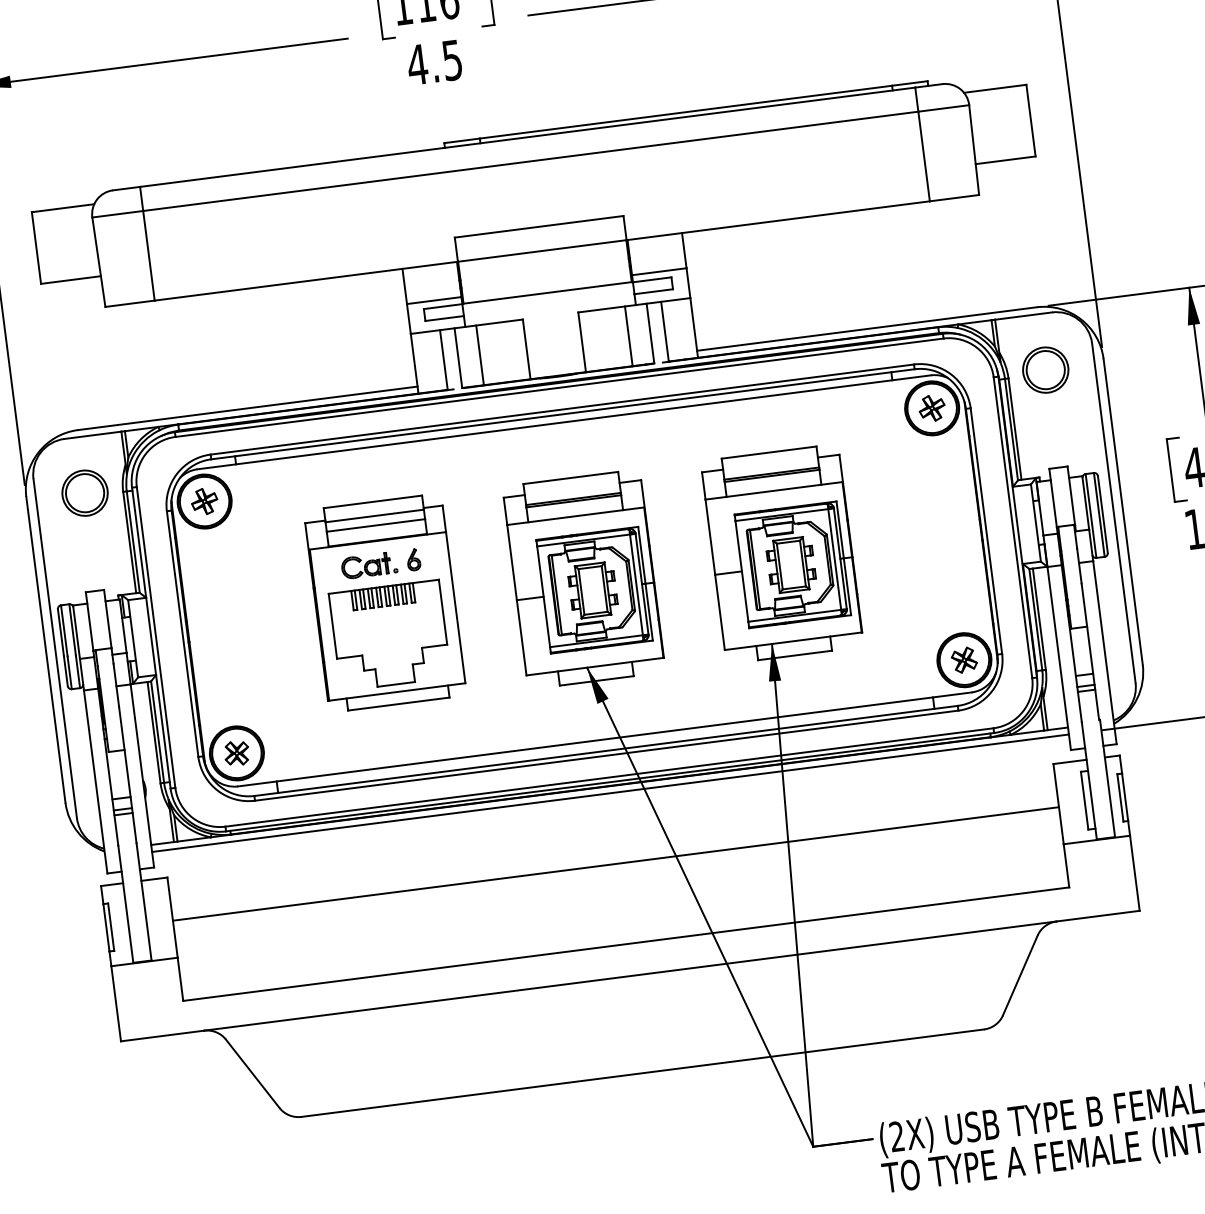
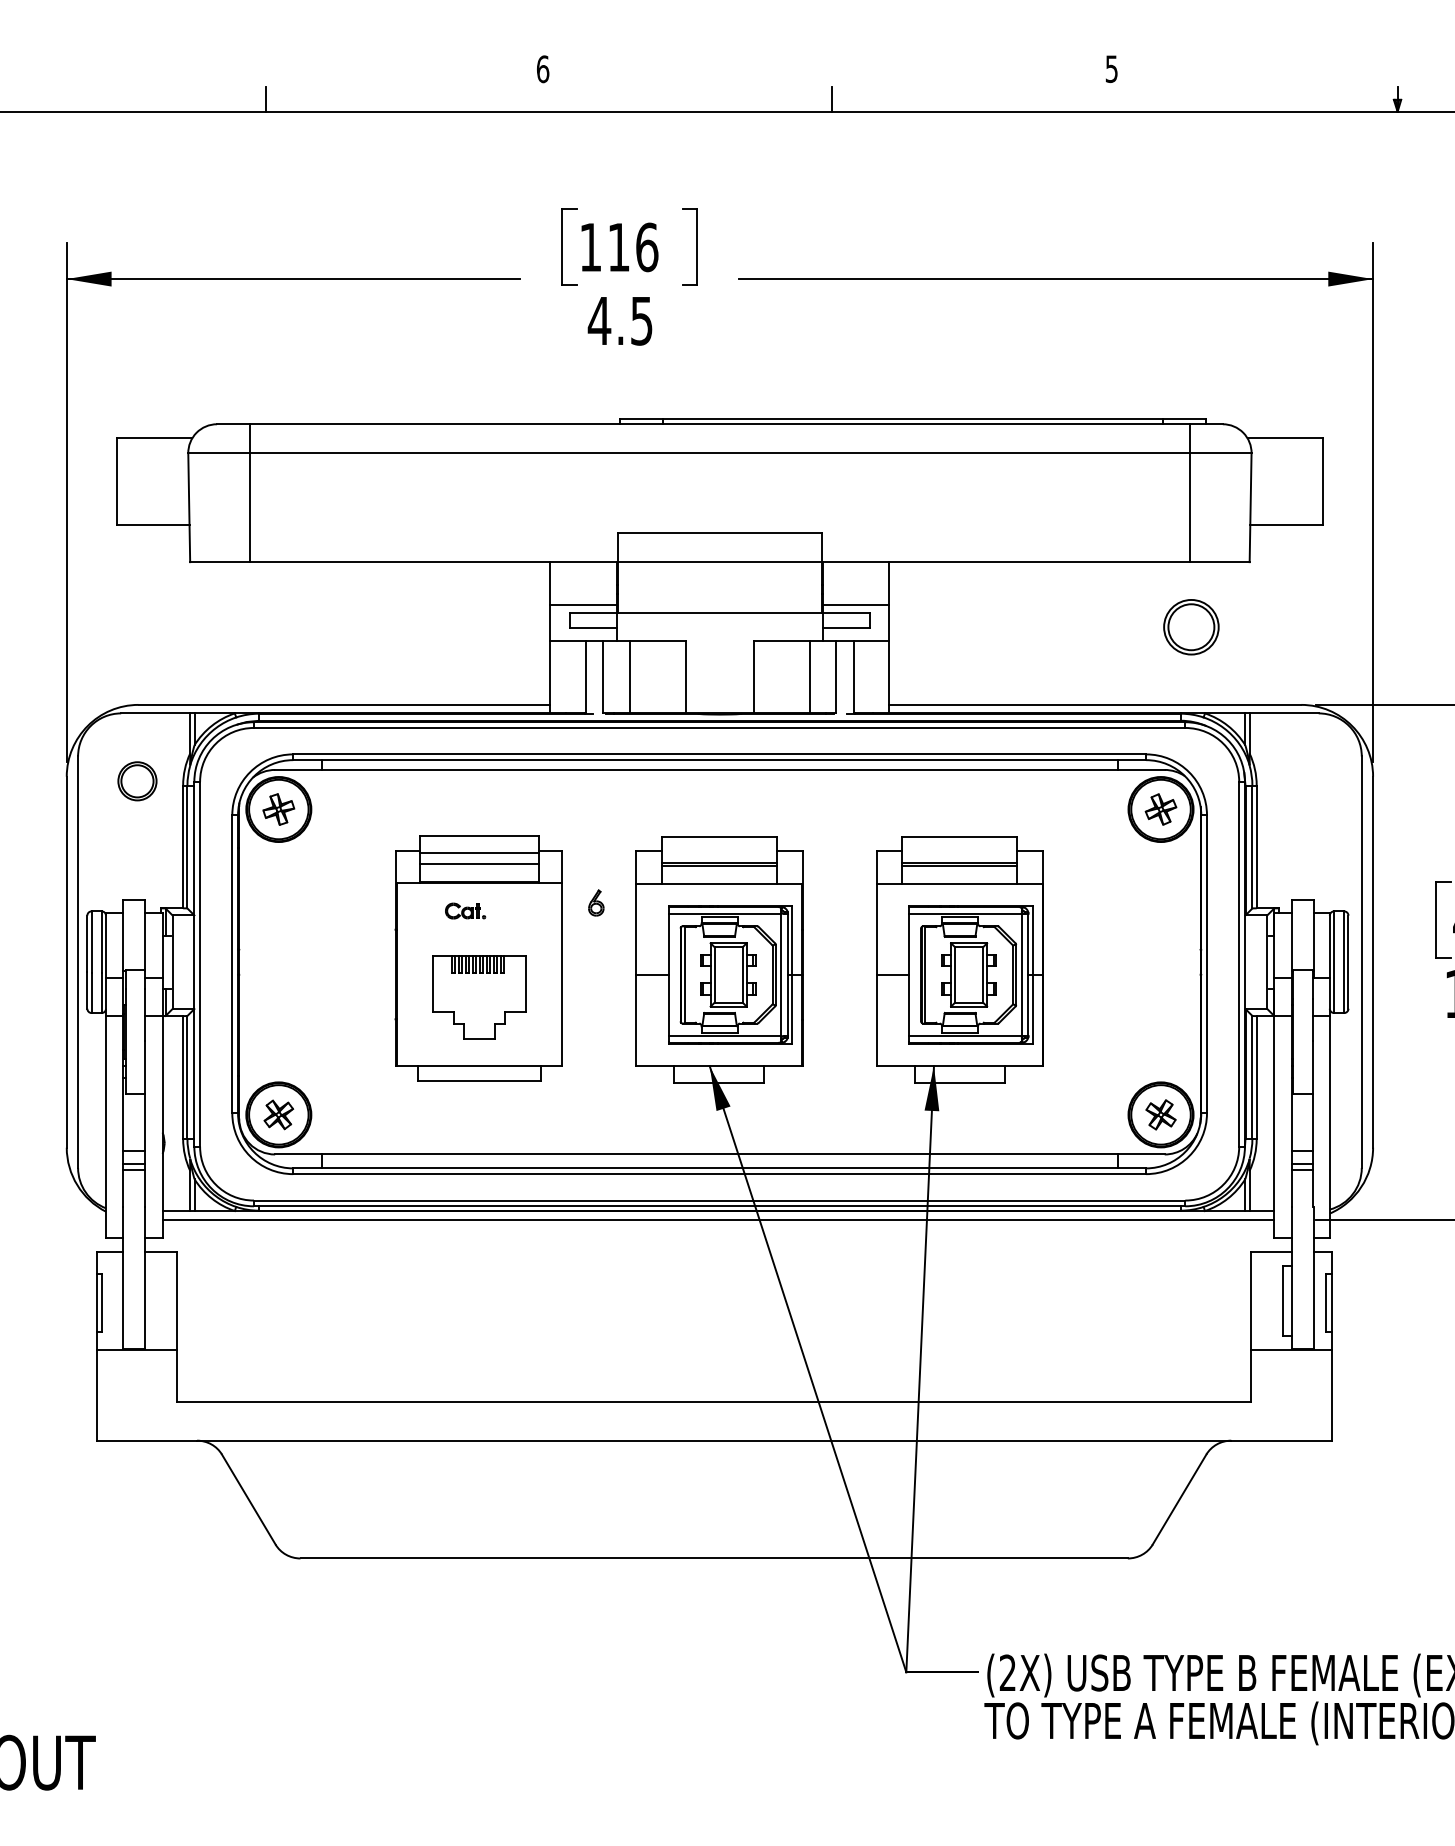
part: (1045, 370) -> (1191, 627), moved
part: (85, 493) -> (137, 781), size x0.7
part: (413, 559) -> (596, 902), moved
part: (369, 565) -> (465, 910), size x0.6
part: (389, 635) -> (479, 997), size x0.7
line: (615, 863) -> (713, 1304), removed

